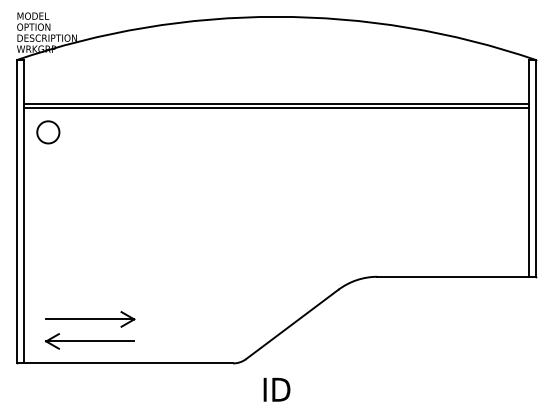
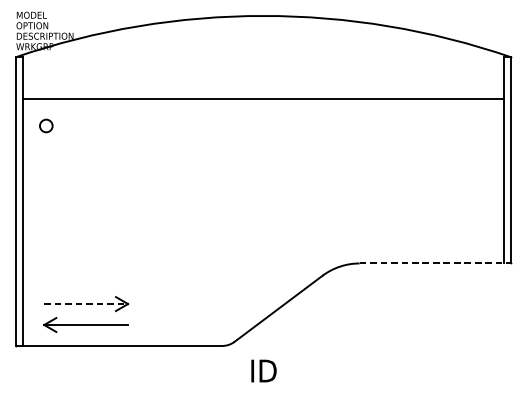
line: (275, 108) -> (262, 103), removed
circle: (48, 132) -> (46, 126), size x0.6
line: (457, 276) -> (435, 263), solid -> dashed
line: (90, 319) -> (86, 304), solid -> dashed

